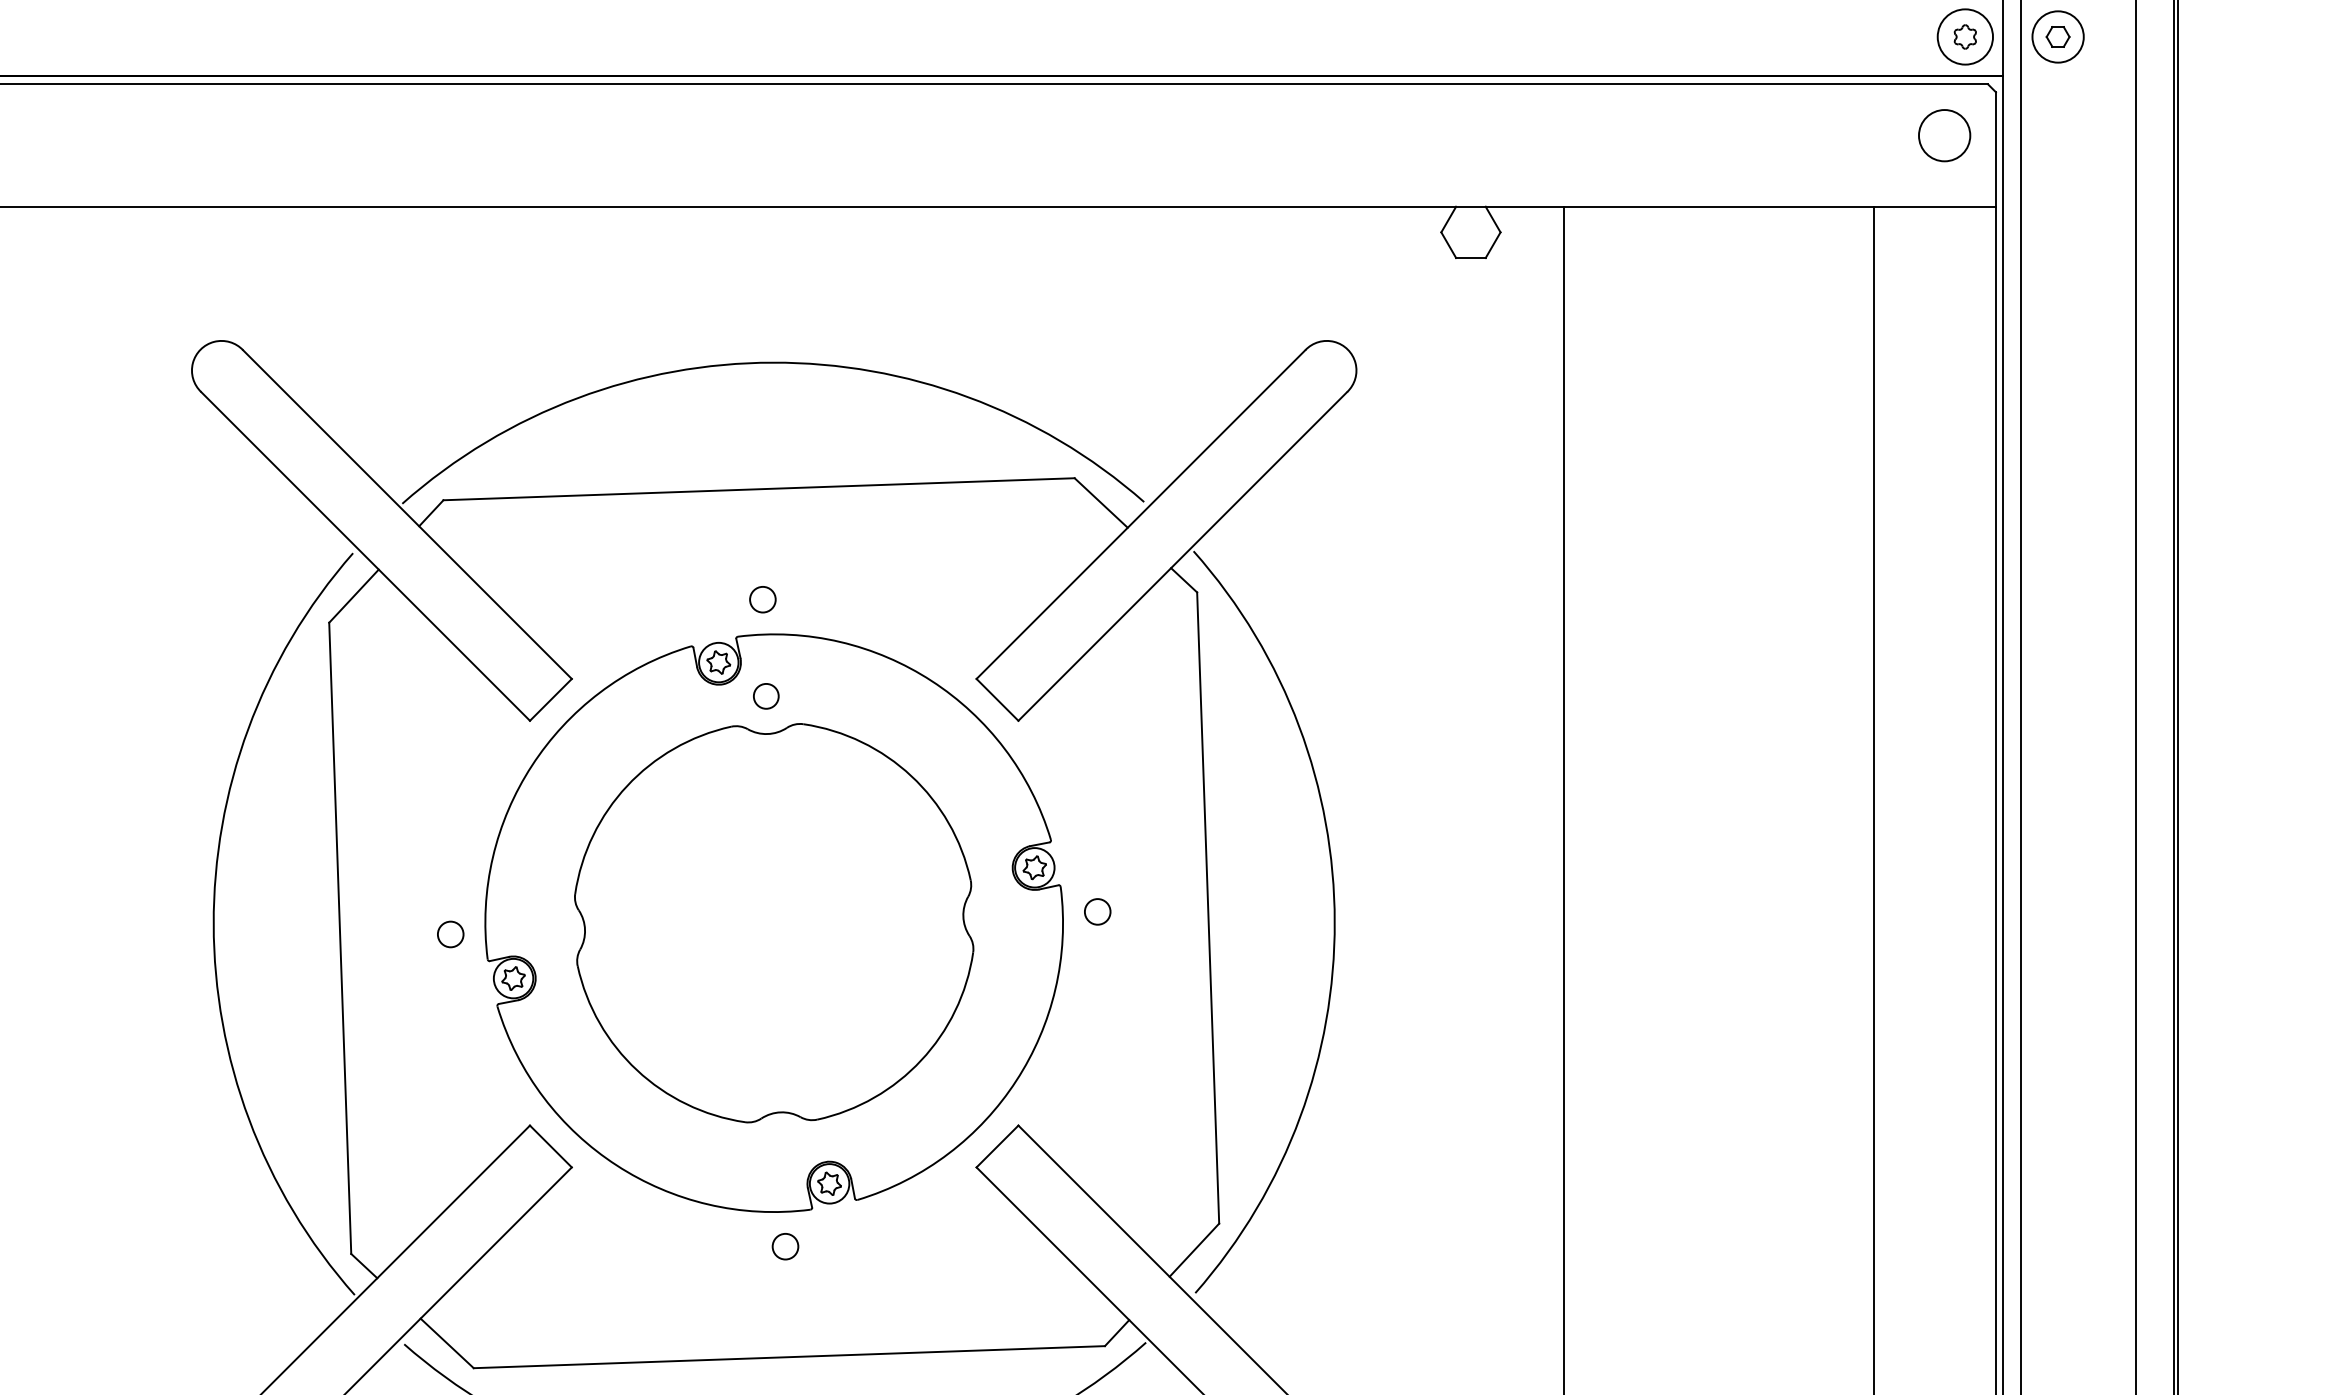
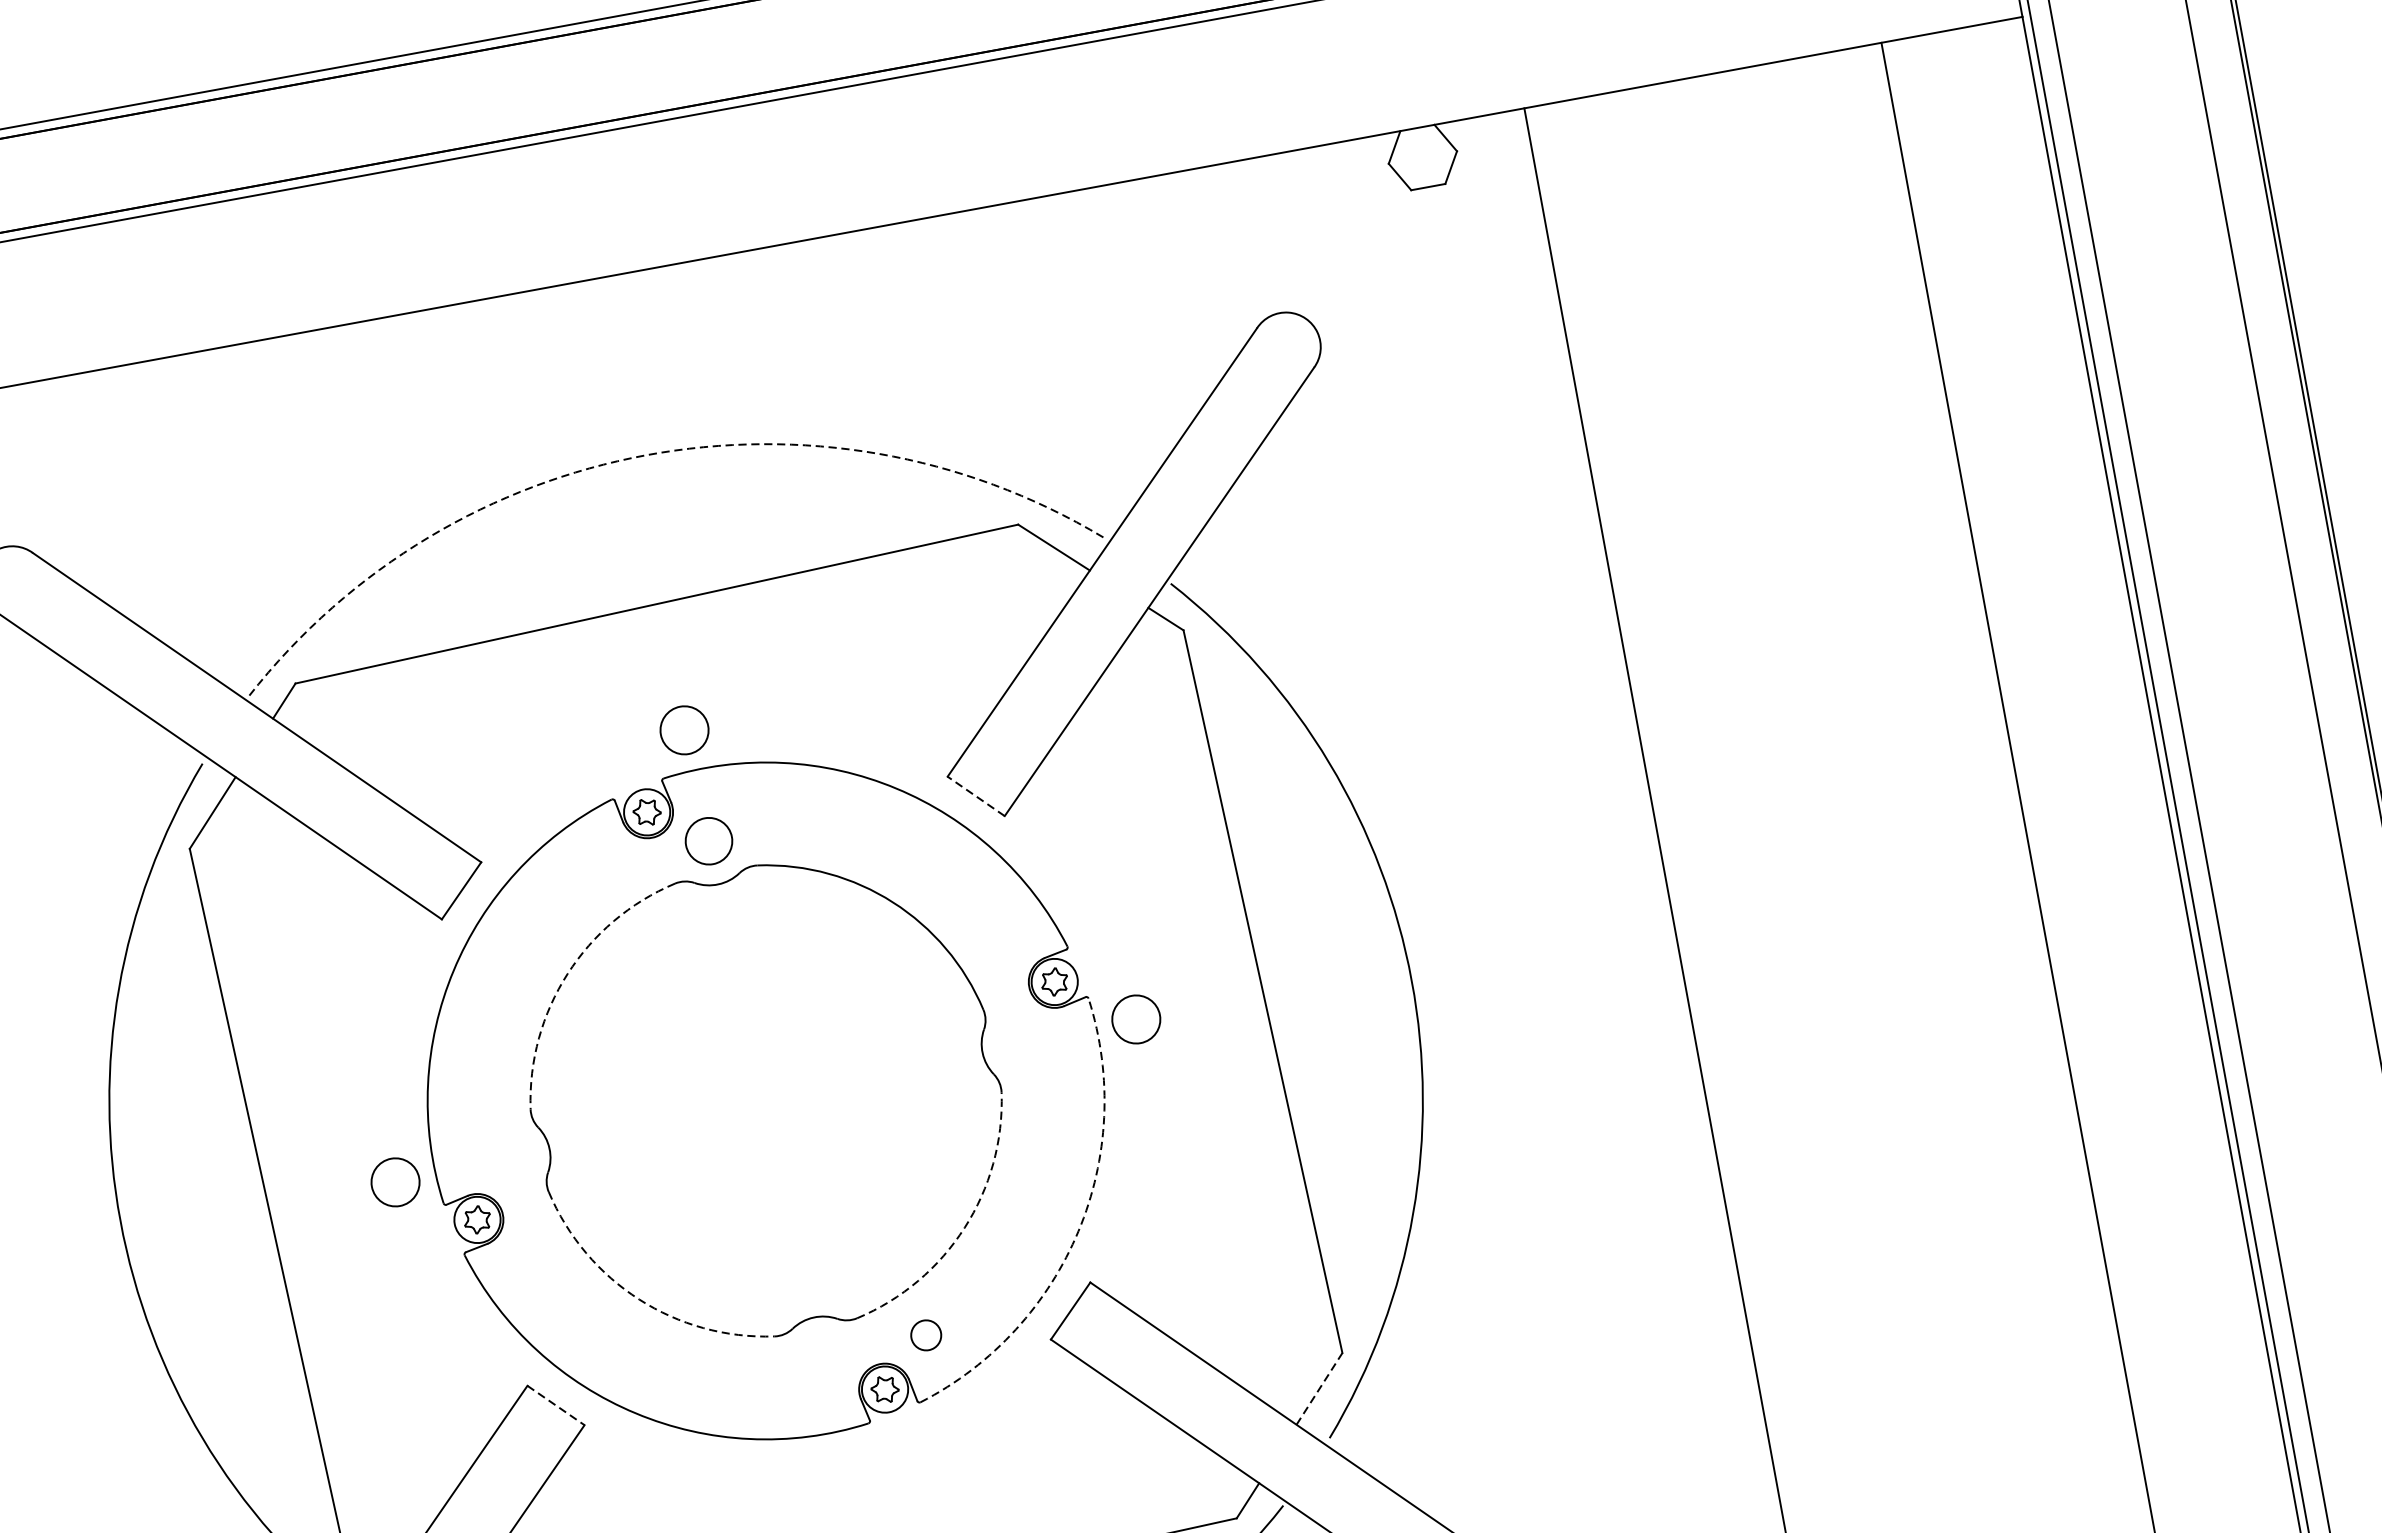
arc: (772, 362) -> (645, 455), solid -> dashed
circle: (762, 599) -> (684, 730), size x1.6
circle: (765, 695) -> (707, 840), size x1.6
line: (997, 699) -> (976, 795), solid -> dashed
arc: (627, 786) -> (568, 974), solid -> dashed
circle: (1097, 911) -> (1136, 1019), size x1.6
circle: (450, 934) -> (395, 1182), size x1.6
arc: (921, 1060) -> (964, 1228), solid -> dashed
arc: (637, 1070) -> (639, 1299), solid -> dashed
arc: (1016, 1080) -> (1078, 1230), solid -> dashed
line: (550, 1146) -> (555, 1405), solid -> dashed
circle: (785, 1246) -> (926, 1335), moved
line: (1194, 1249) -> (1319, 1388), solid -> dashed

